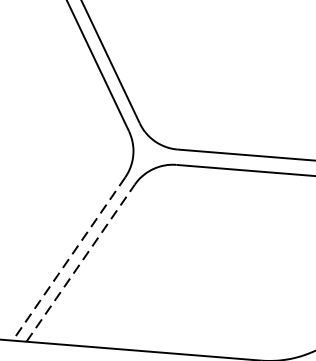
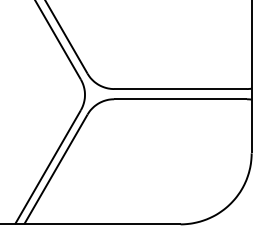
line: (68, 259) -> (47, 167), dashed -> solid
line: (81, 263) -> (56, 169), dashed -> solid

